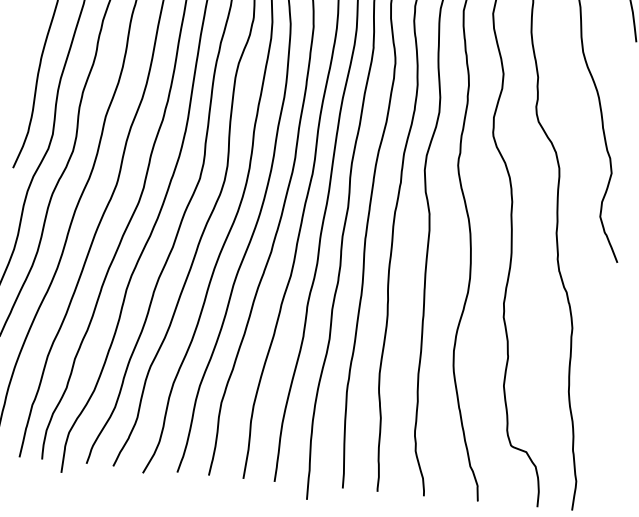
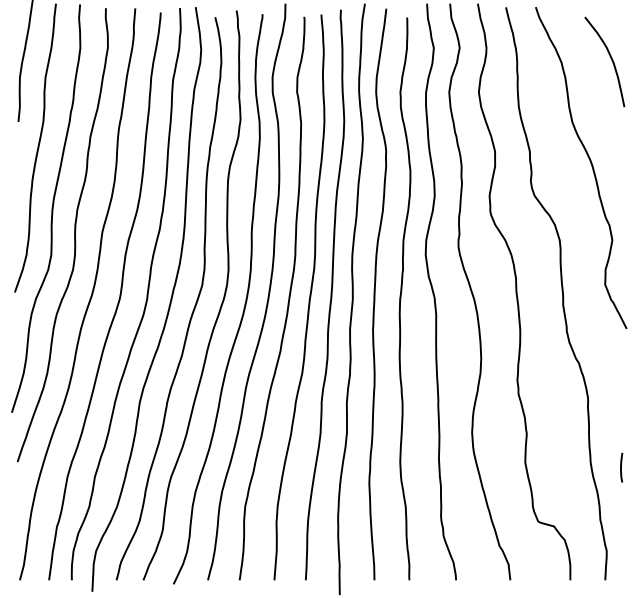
line: (598, 400) -> (621, 467), added

